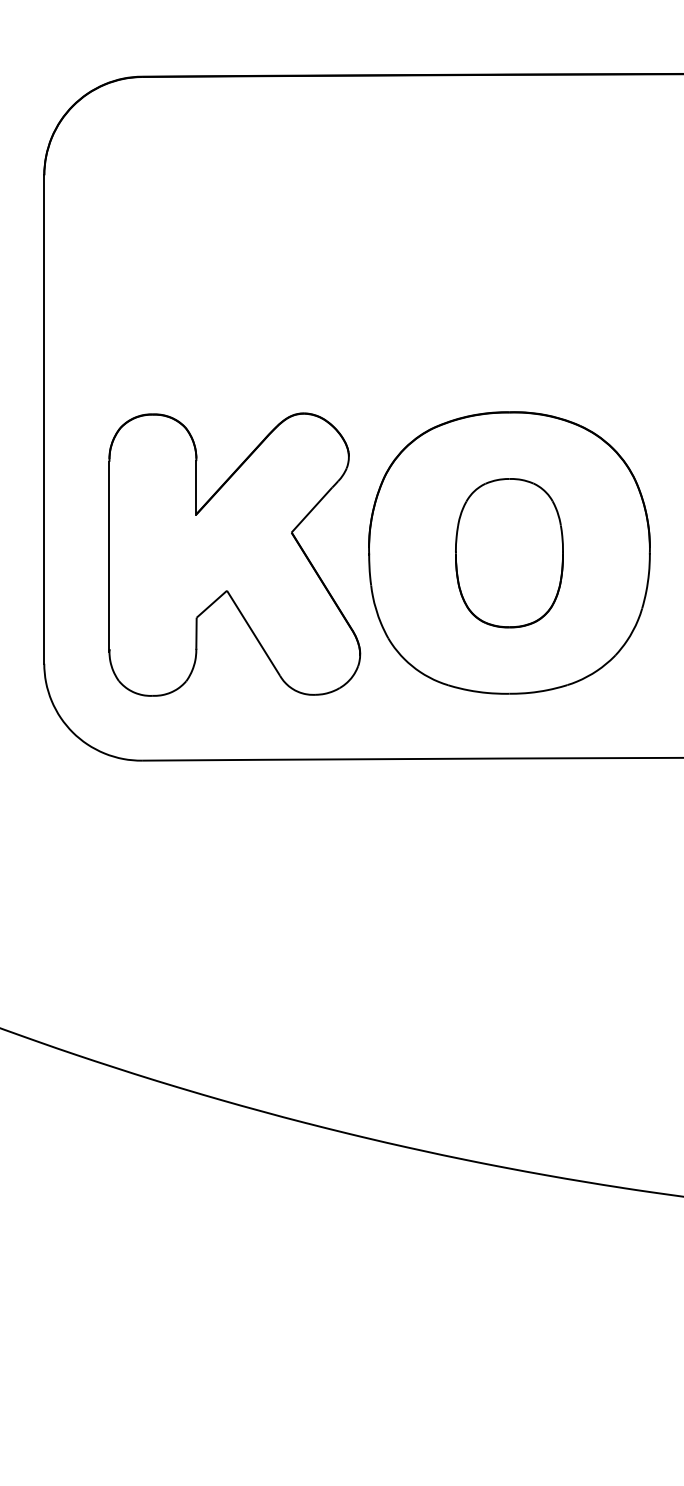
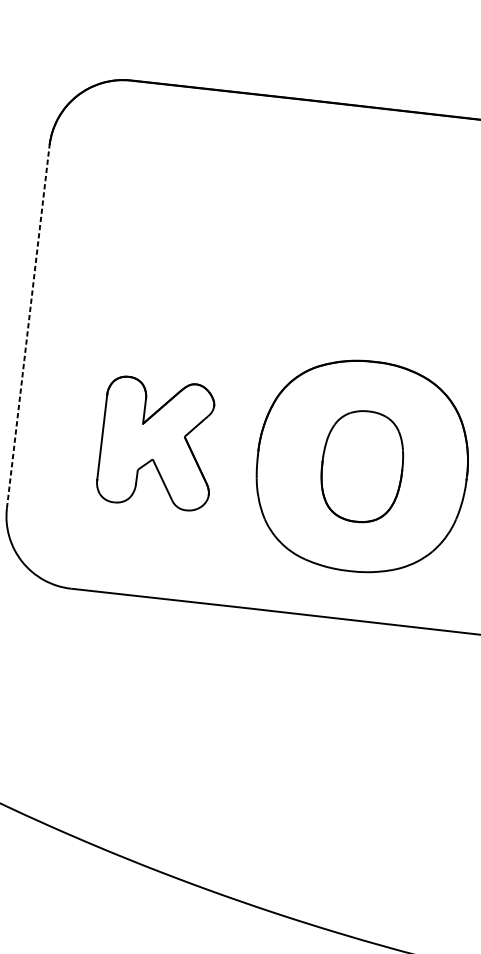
line: (44, 418) -> (28, 325), solid -> dashed
part: (234, 554) -> (157, 443), size x0.6

